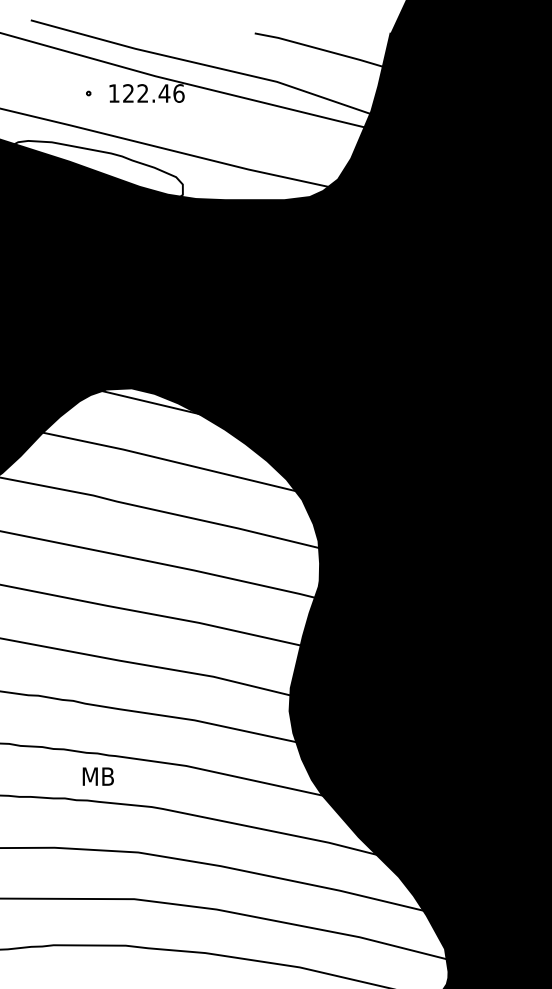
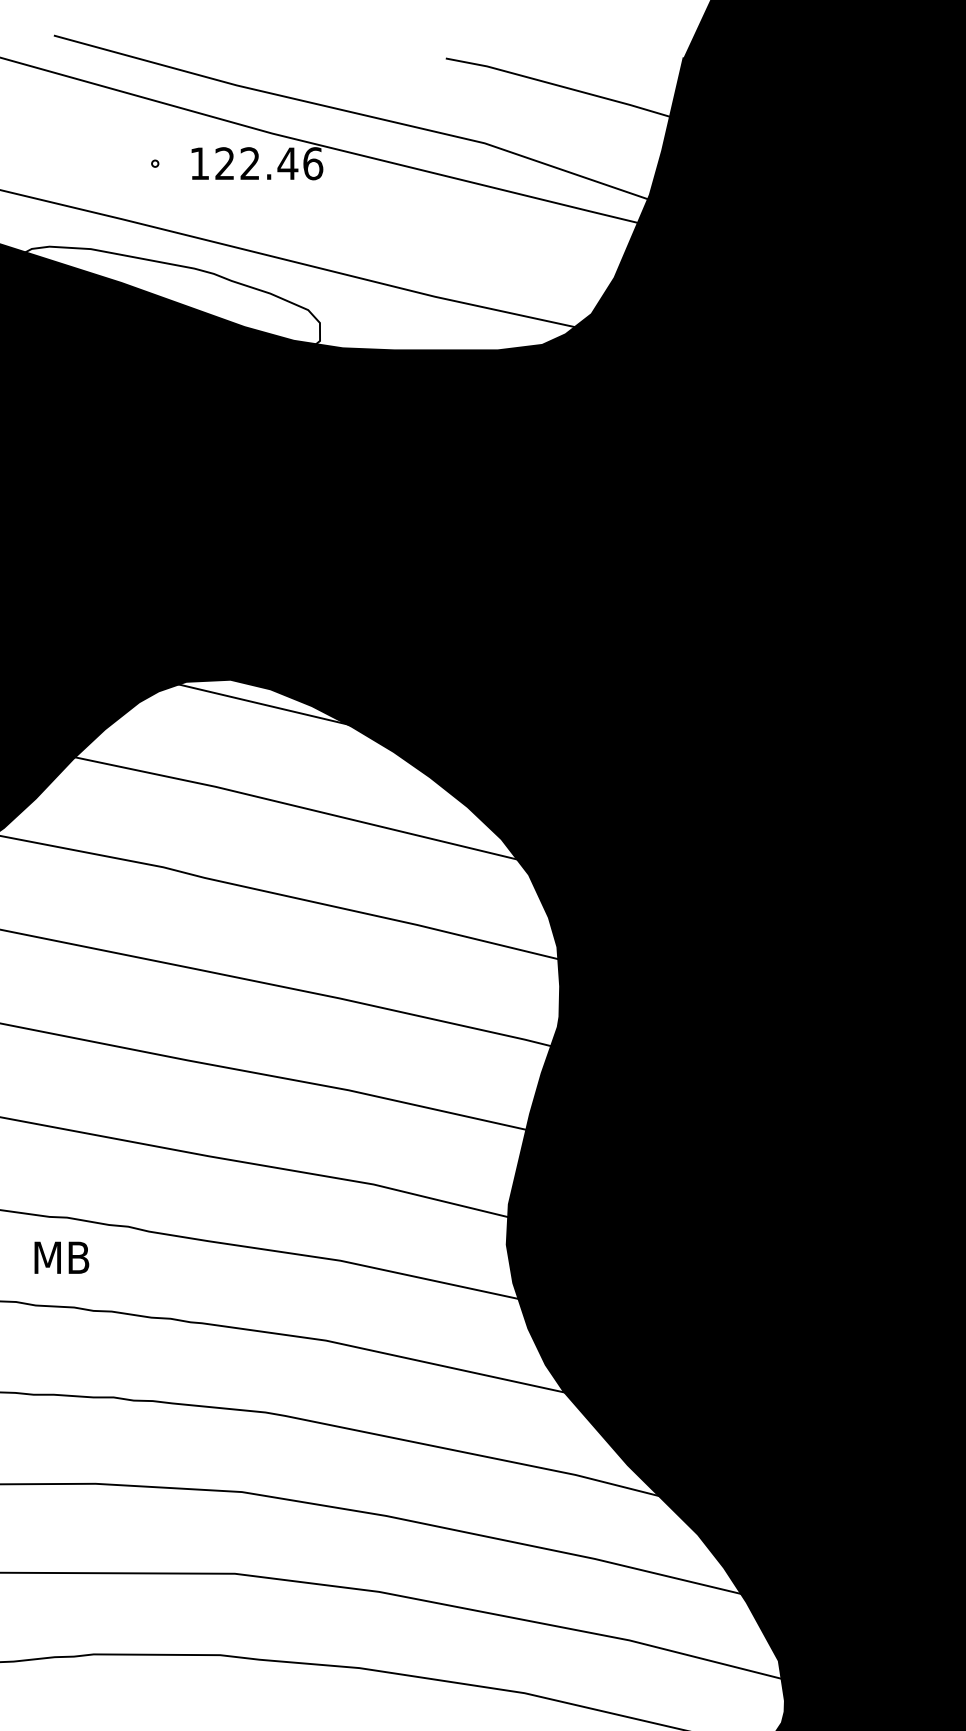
text: (97, 776) -> (60, 1257), moved

